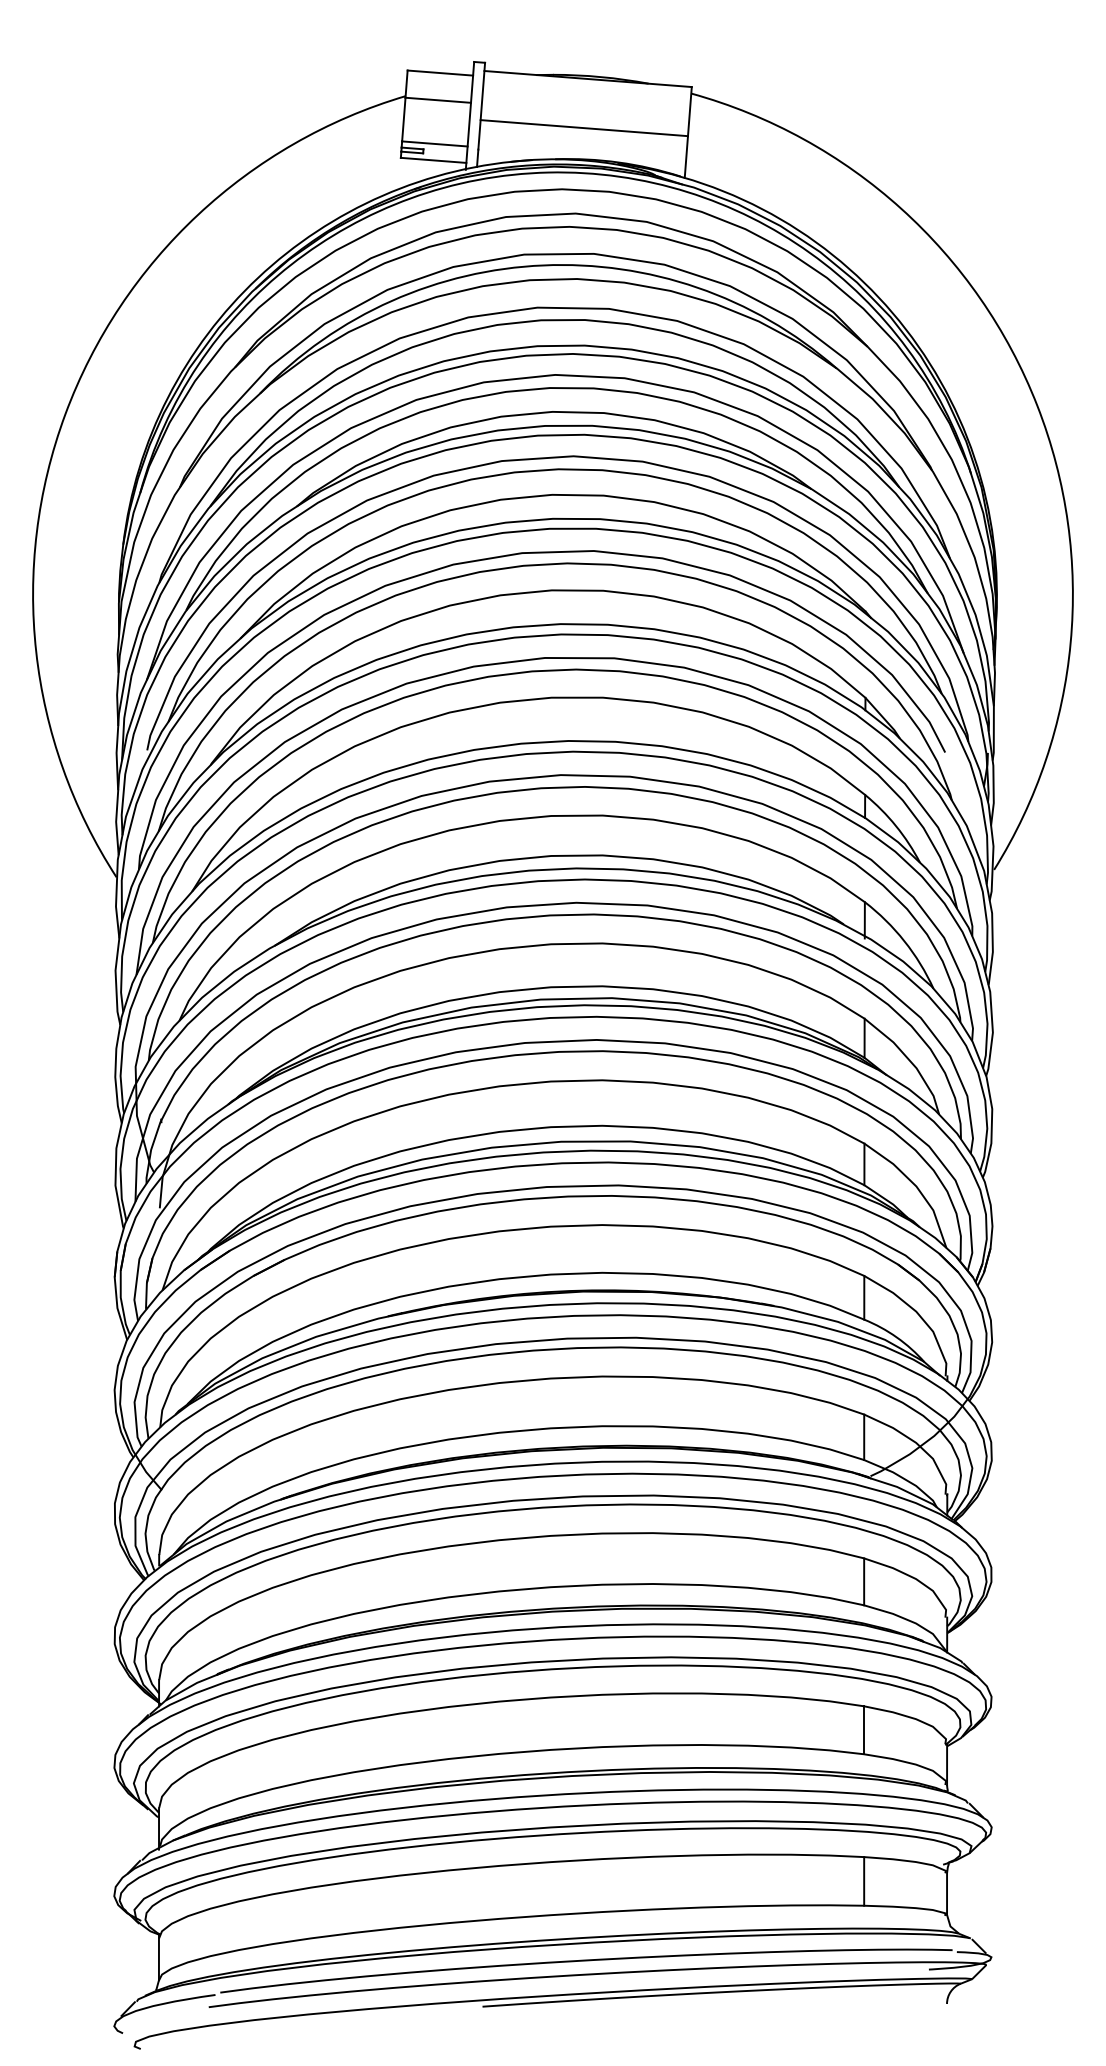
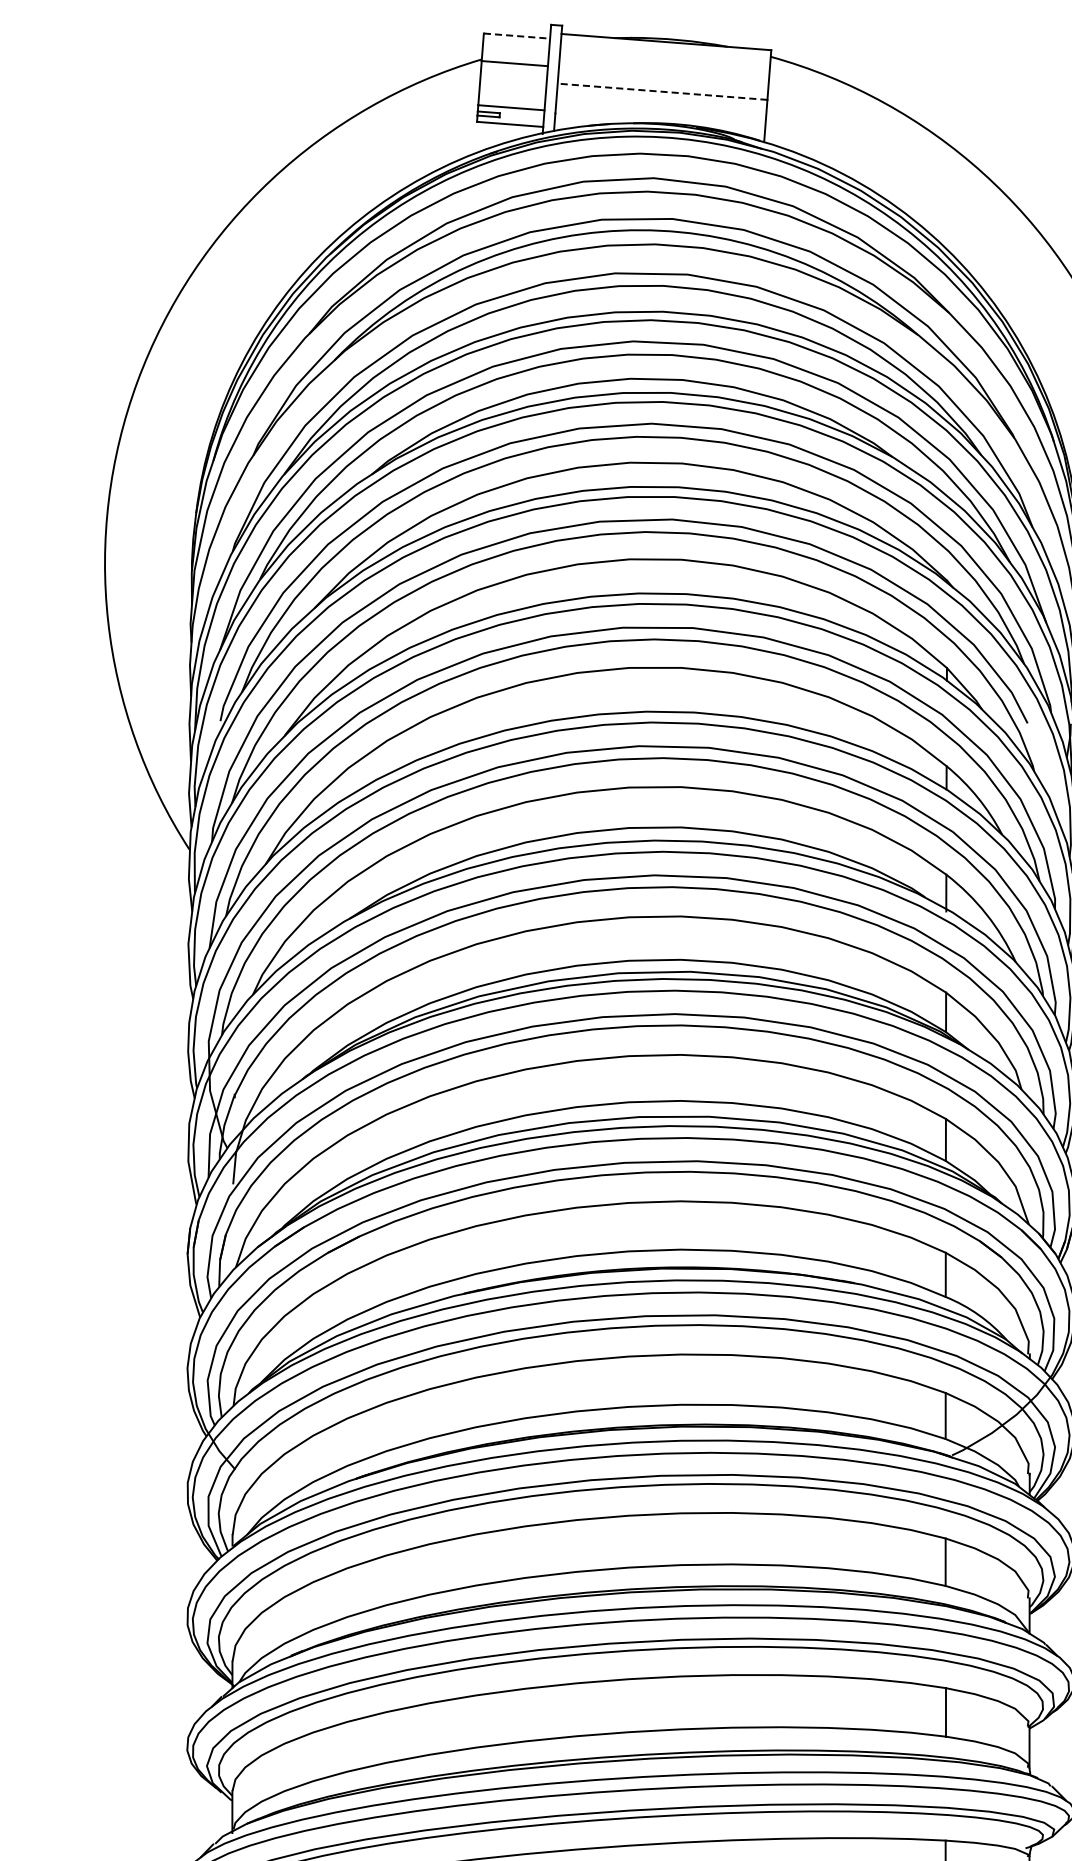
line: (440, 73) -> (517, 36), solid -> dashed
line: (584, 128) -> (662, 92), solid -> dashed

